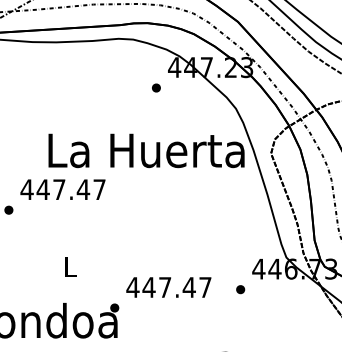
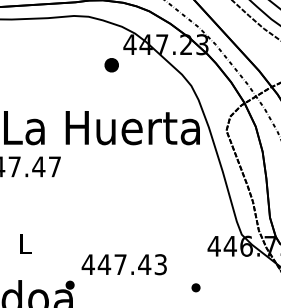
part: (156, 87) -> (111, 64), size x1.6
text: (205, 287) -> (160, 264), 447.47 -> 447.43
part: (240, 289) -> (195, 287), moved

